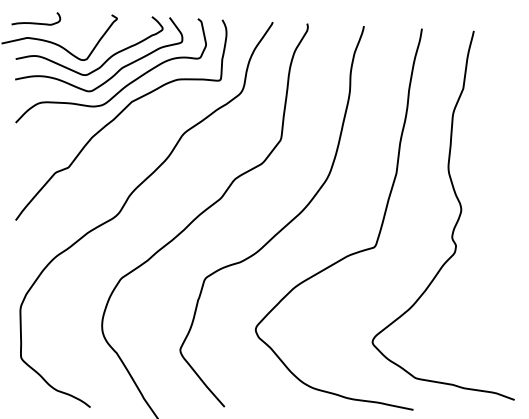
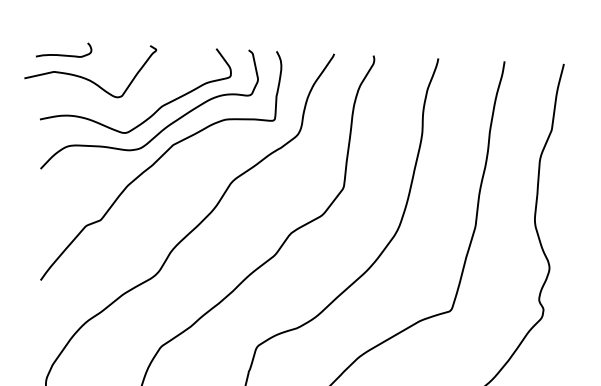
curve: (105, 60) -> (143, 97), removed

